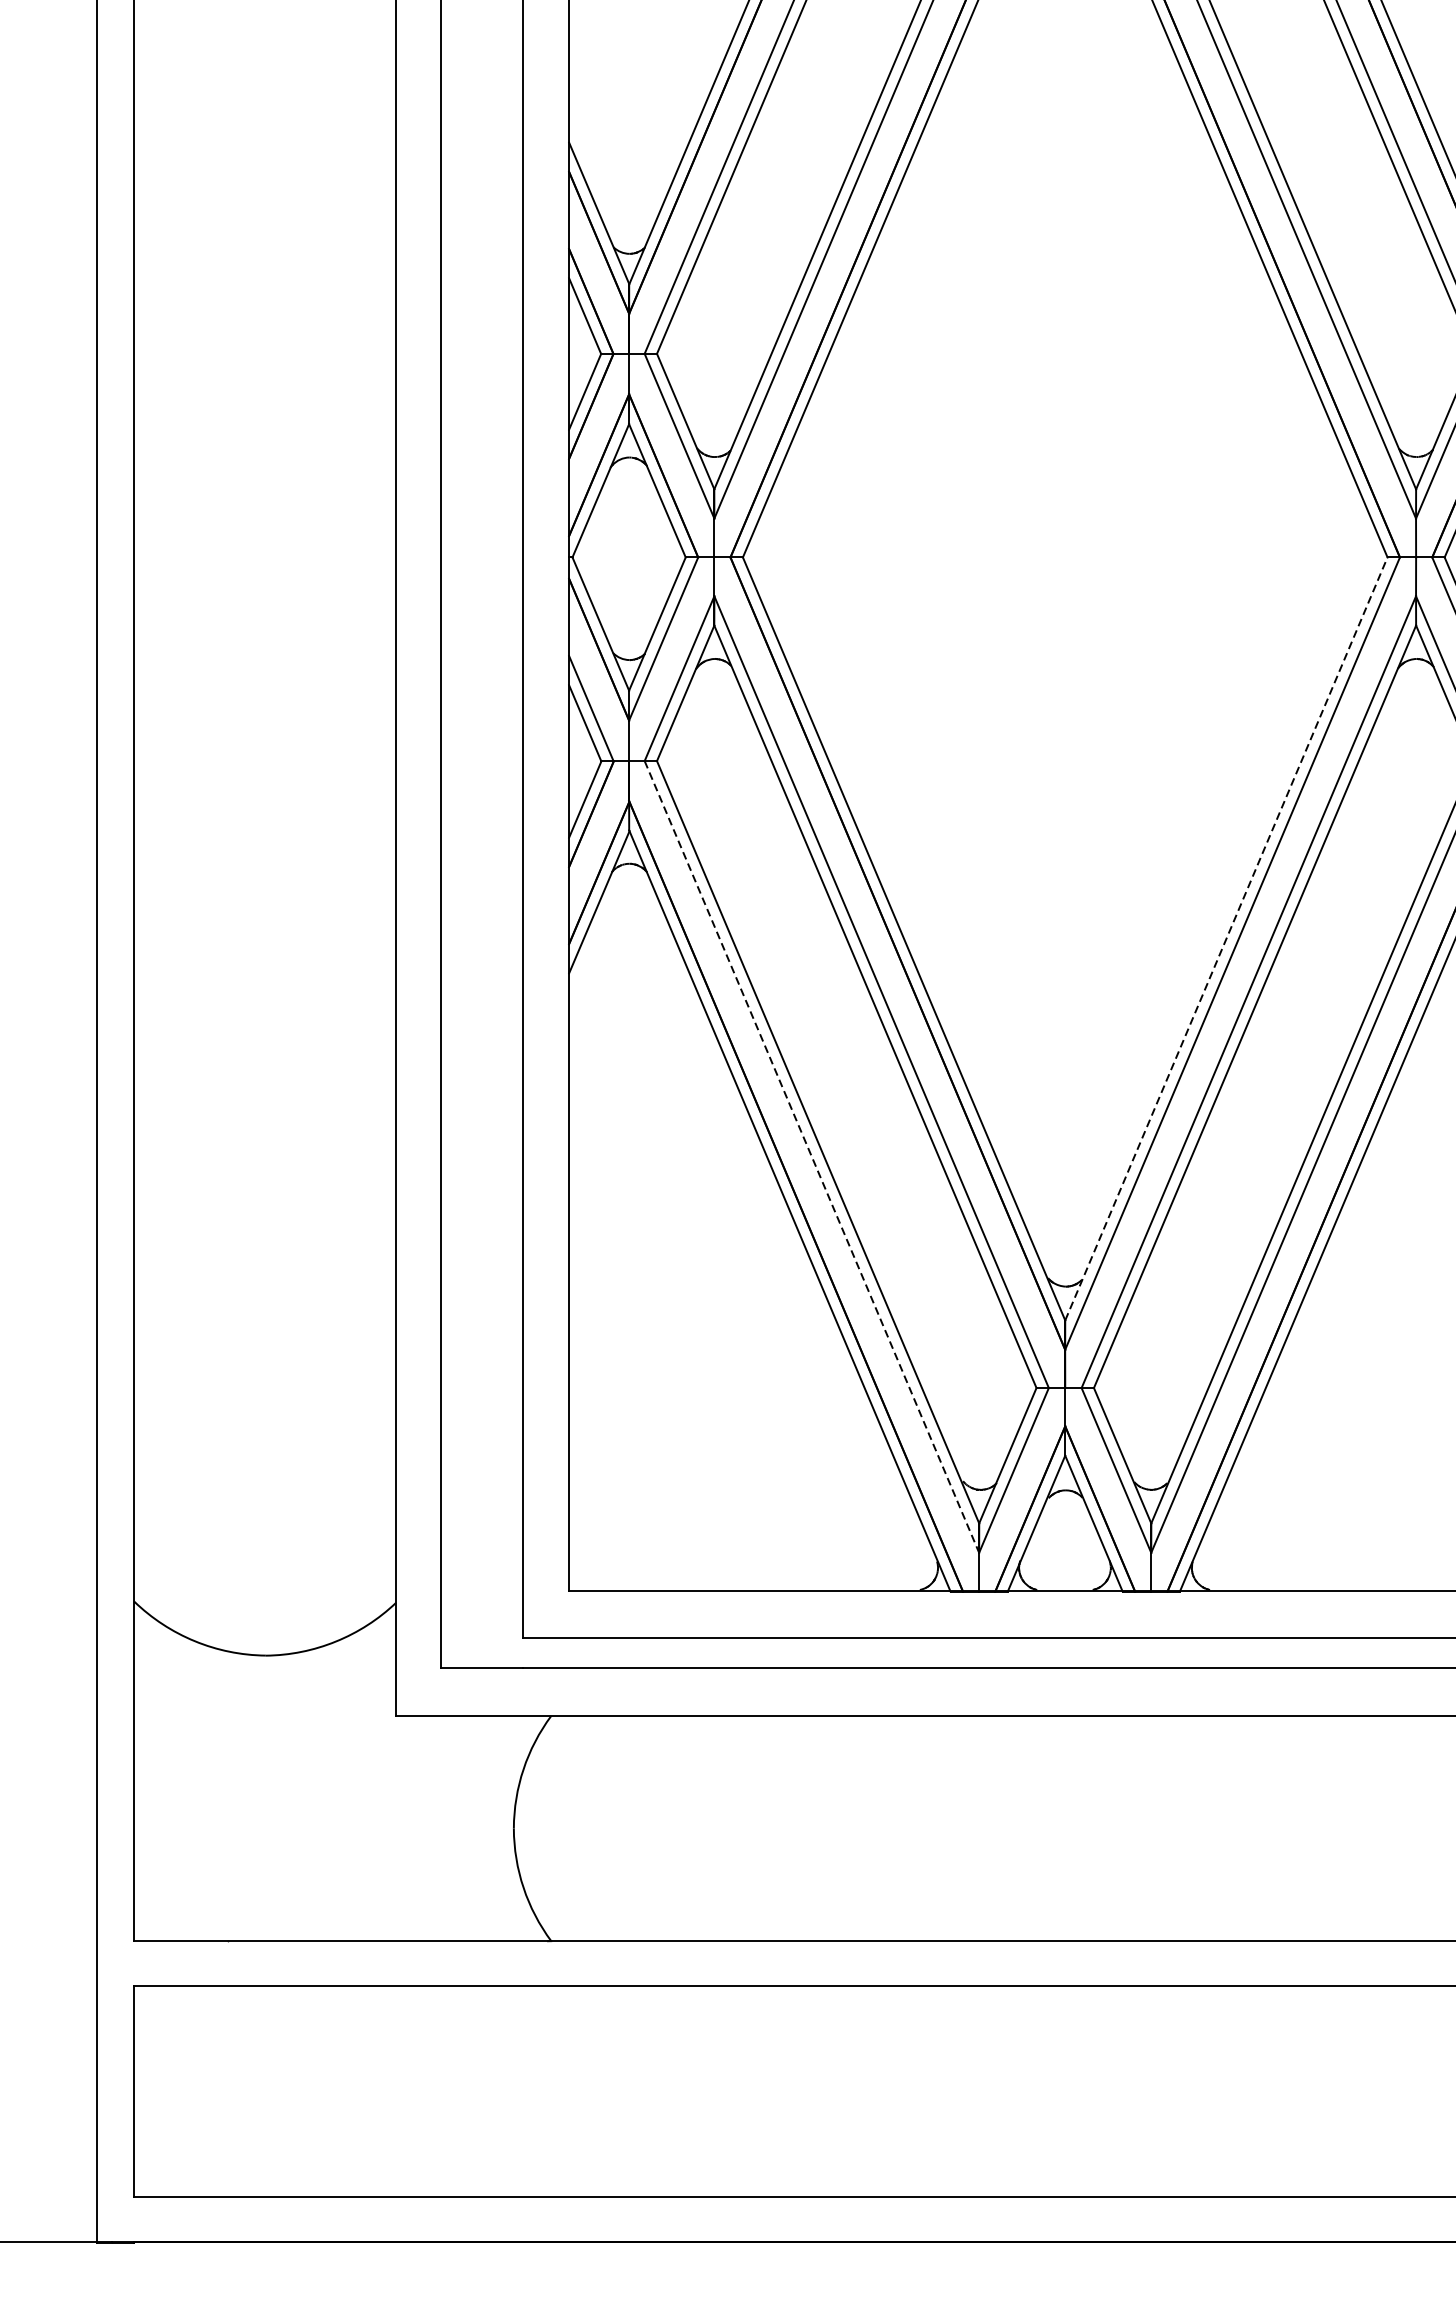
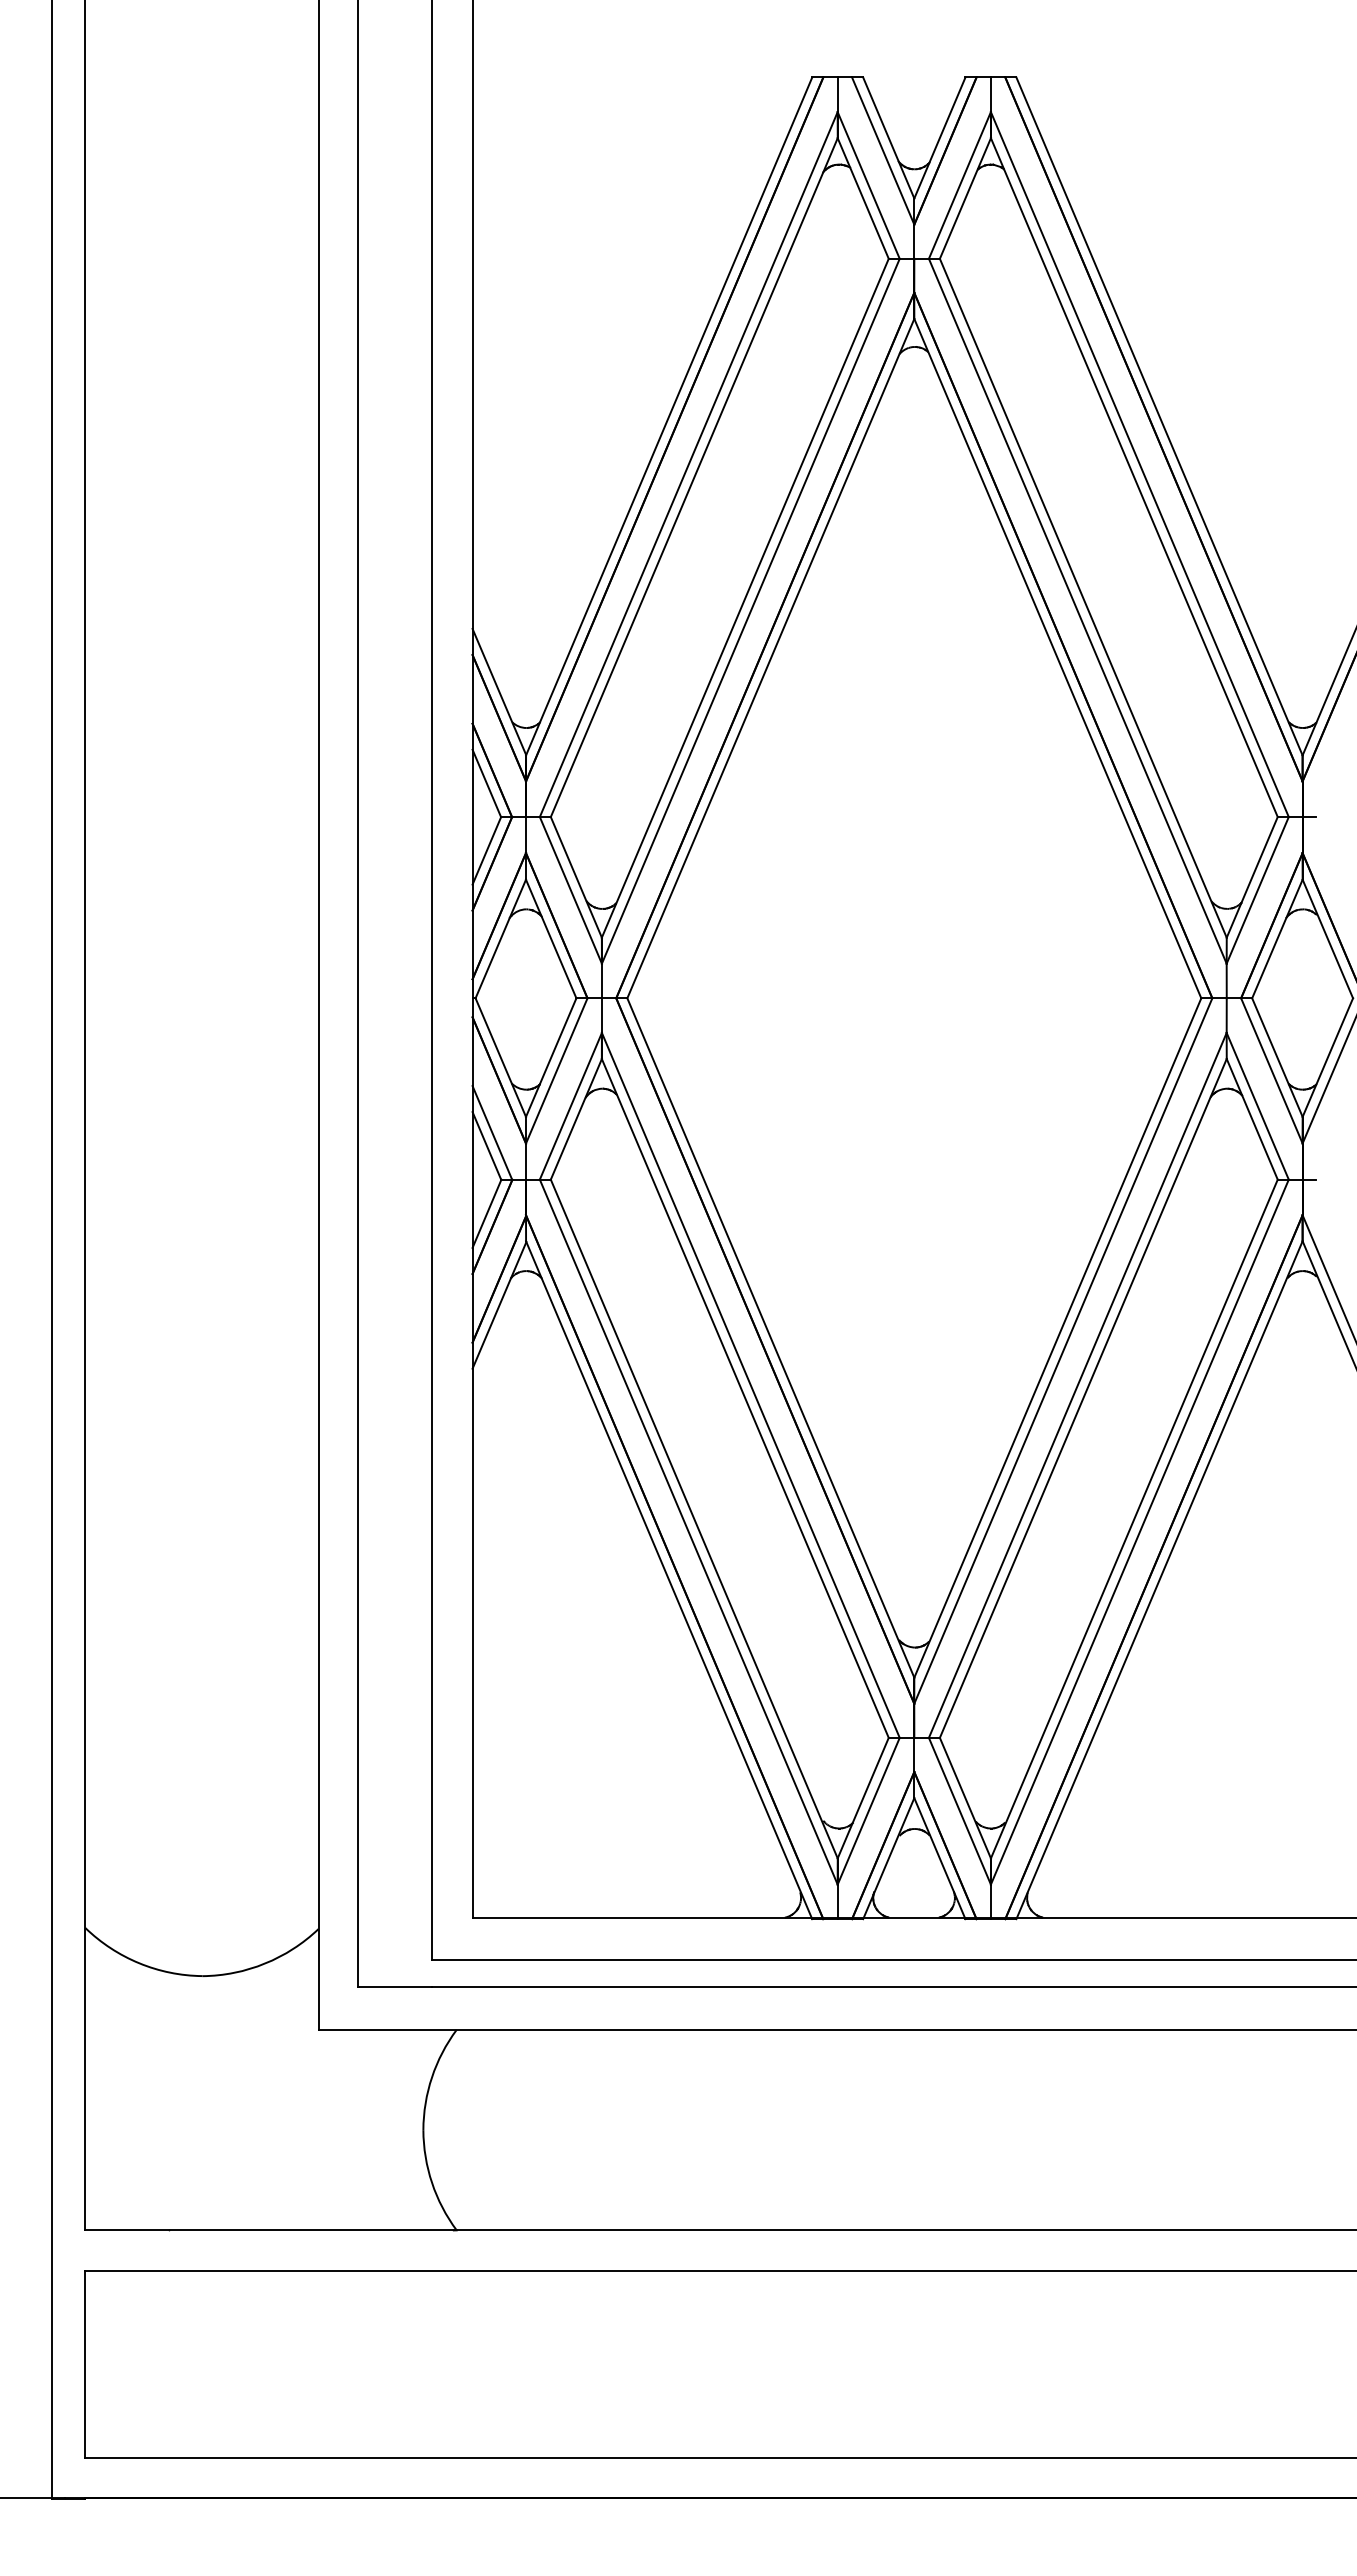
line: (1226, 939) -> (1057, 1338), dashed -> solid
line: (811, 1157) -> (688, 1532), dashed -> solid

